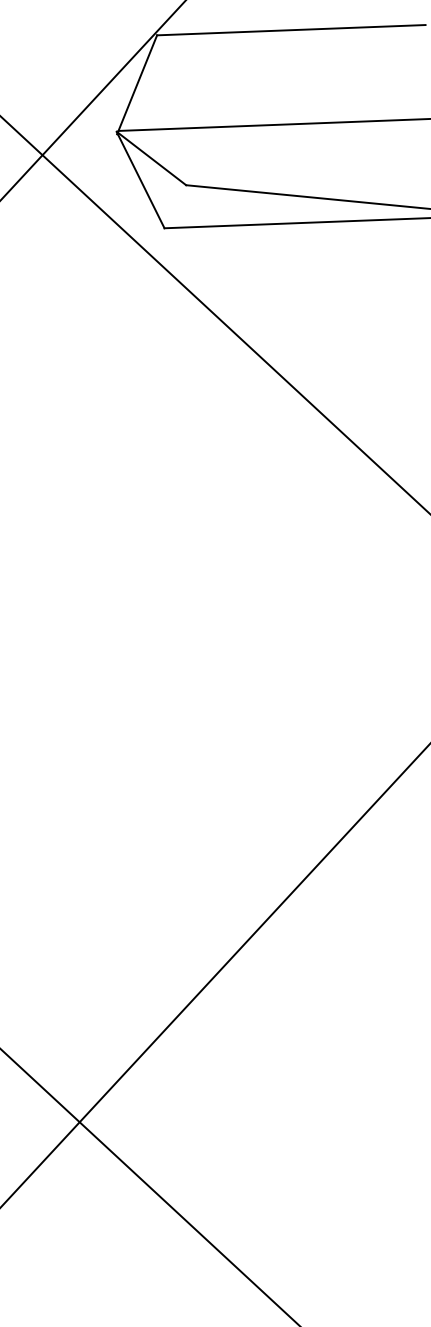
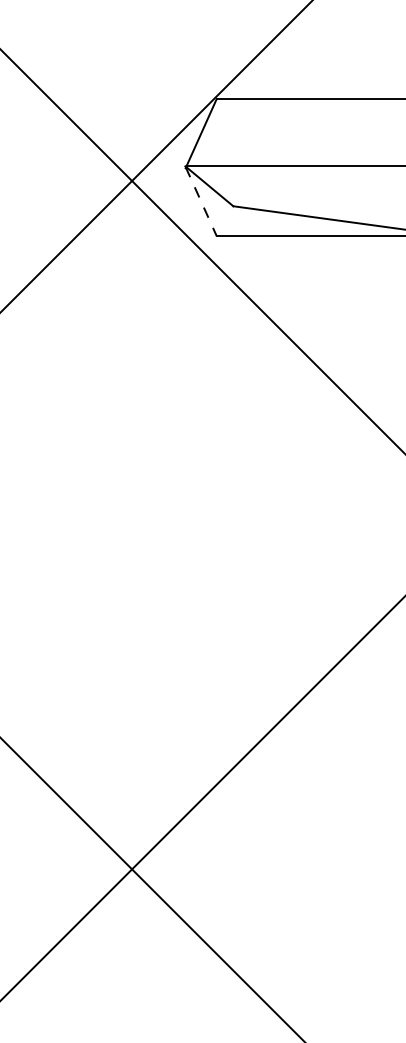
line: (141, 180) -> (201, 201), solid -> dashed

